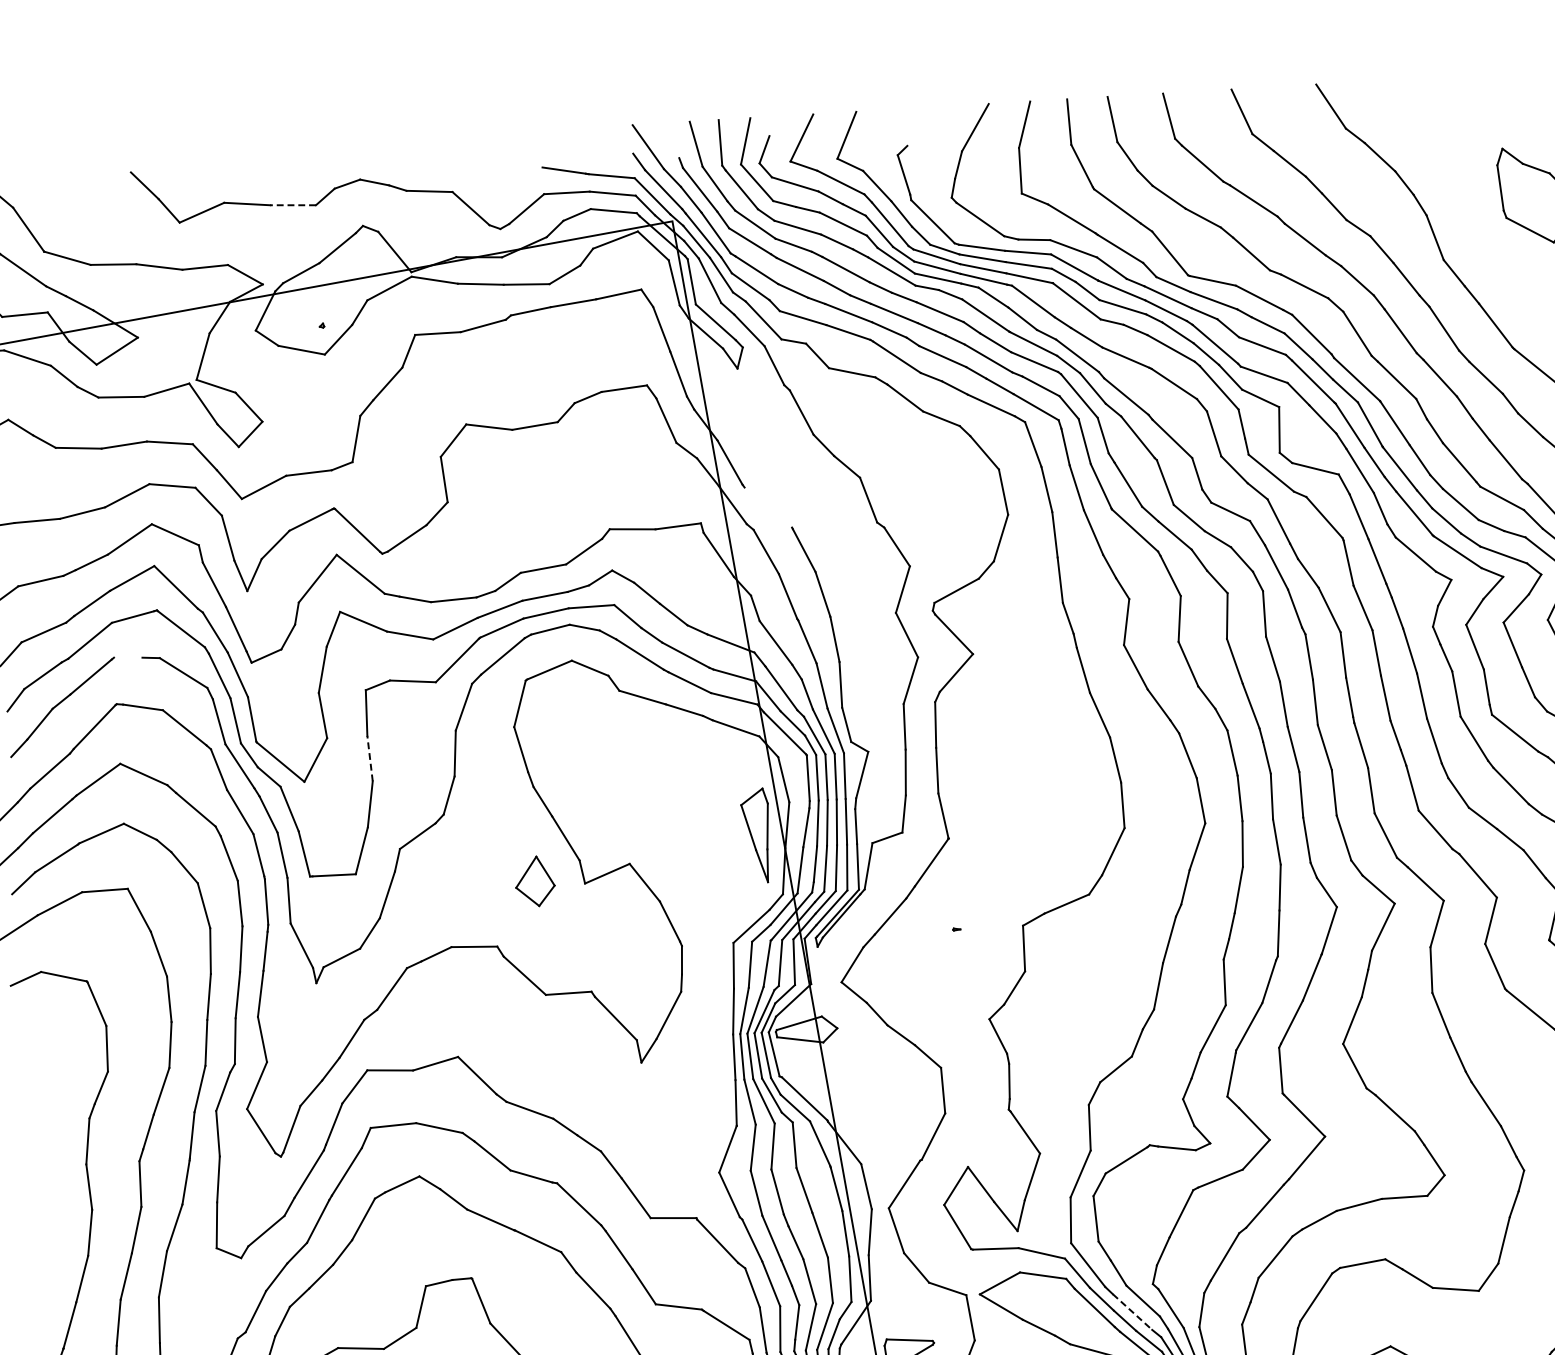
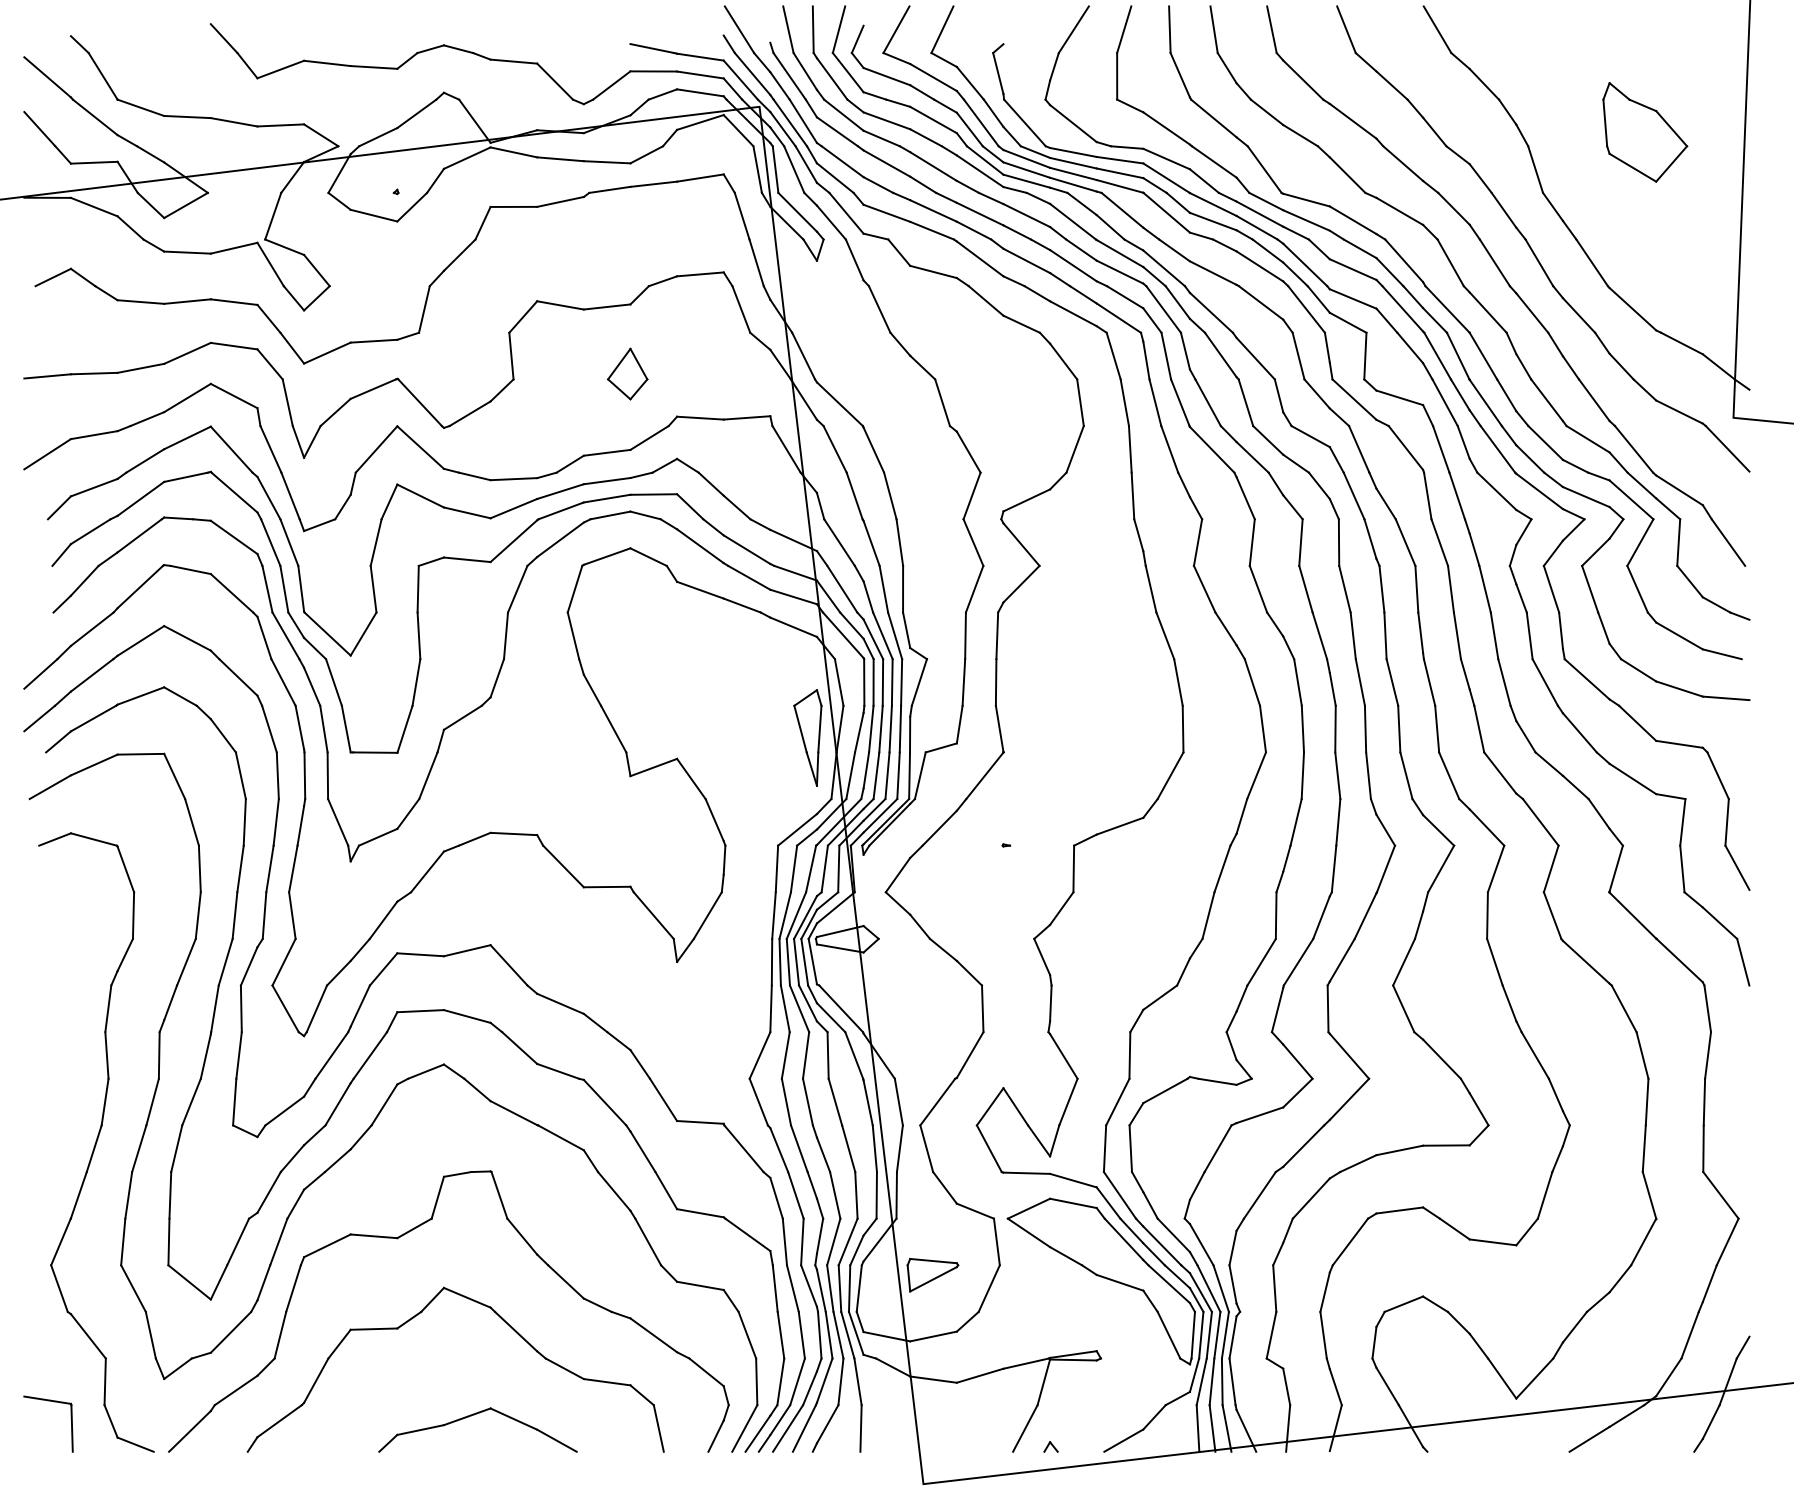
line: (292, 205) -> (373, 67), dashed -> solid
line: (767, 507) -> (839, 404), added
line: (128, 657) -> (178, 518), added
line: (369, 758) -> (418, 635), dashed -> solid
part: (534, 880) -> (627, 373), moved
line: (1132, 1312) -> (1162, 1246), dashed -> solid

